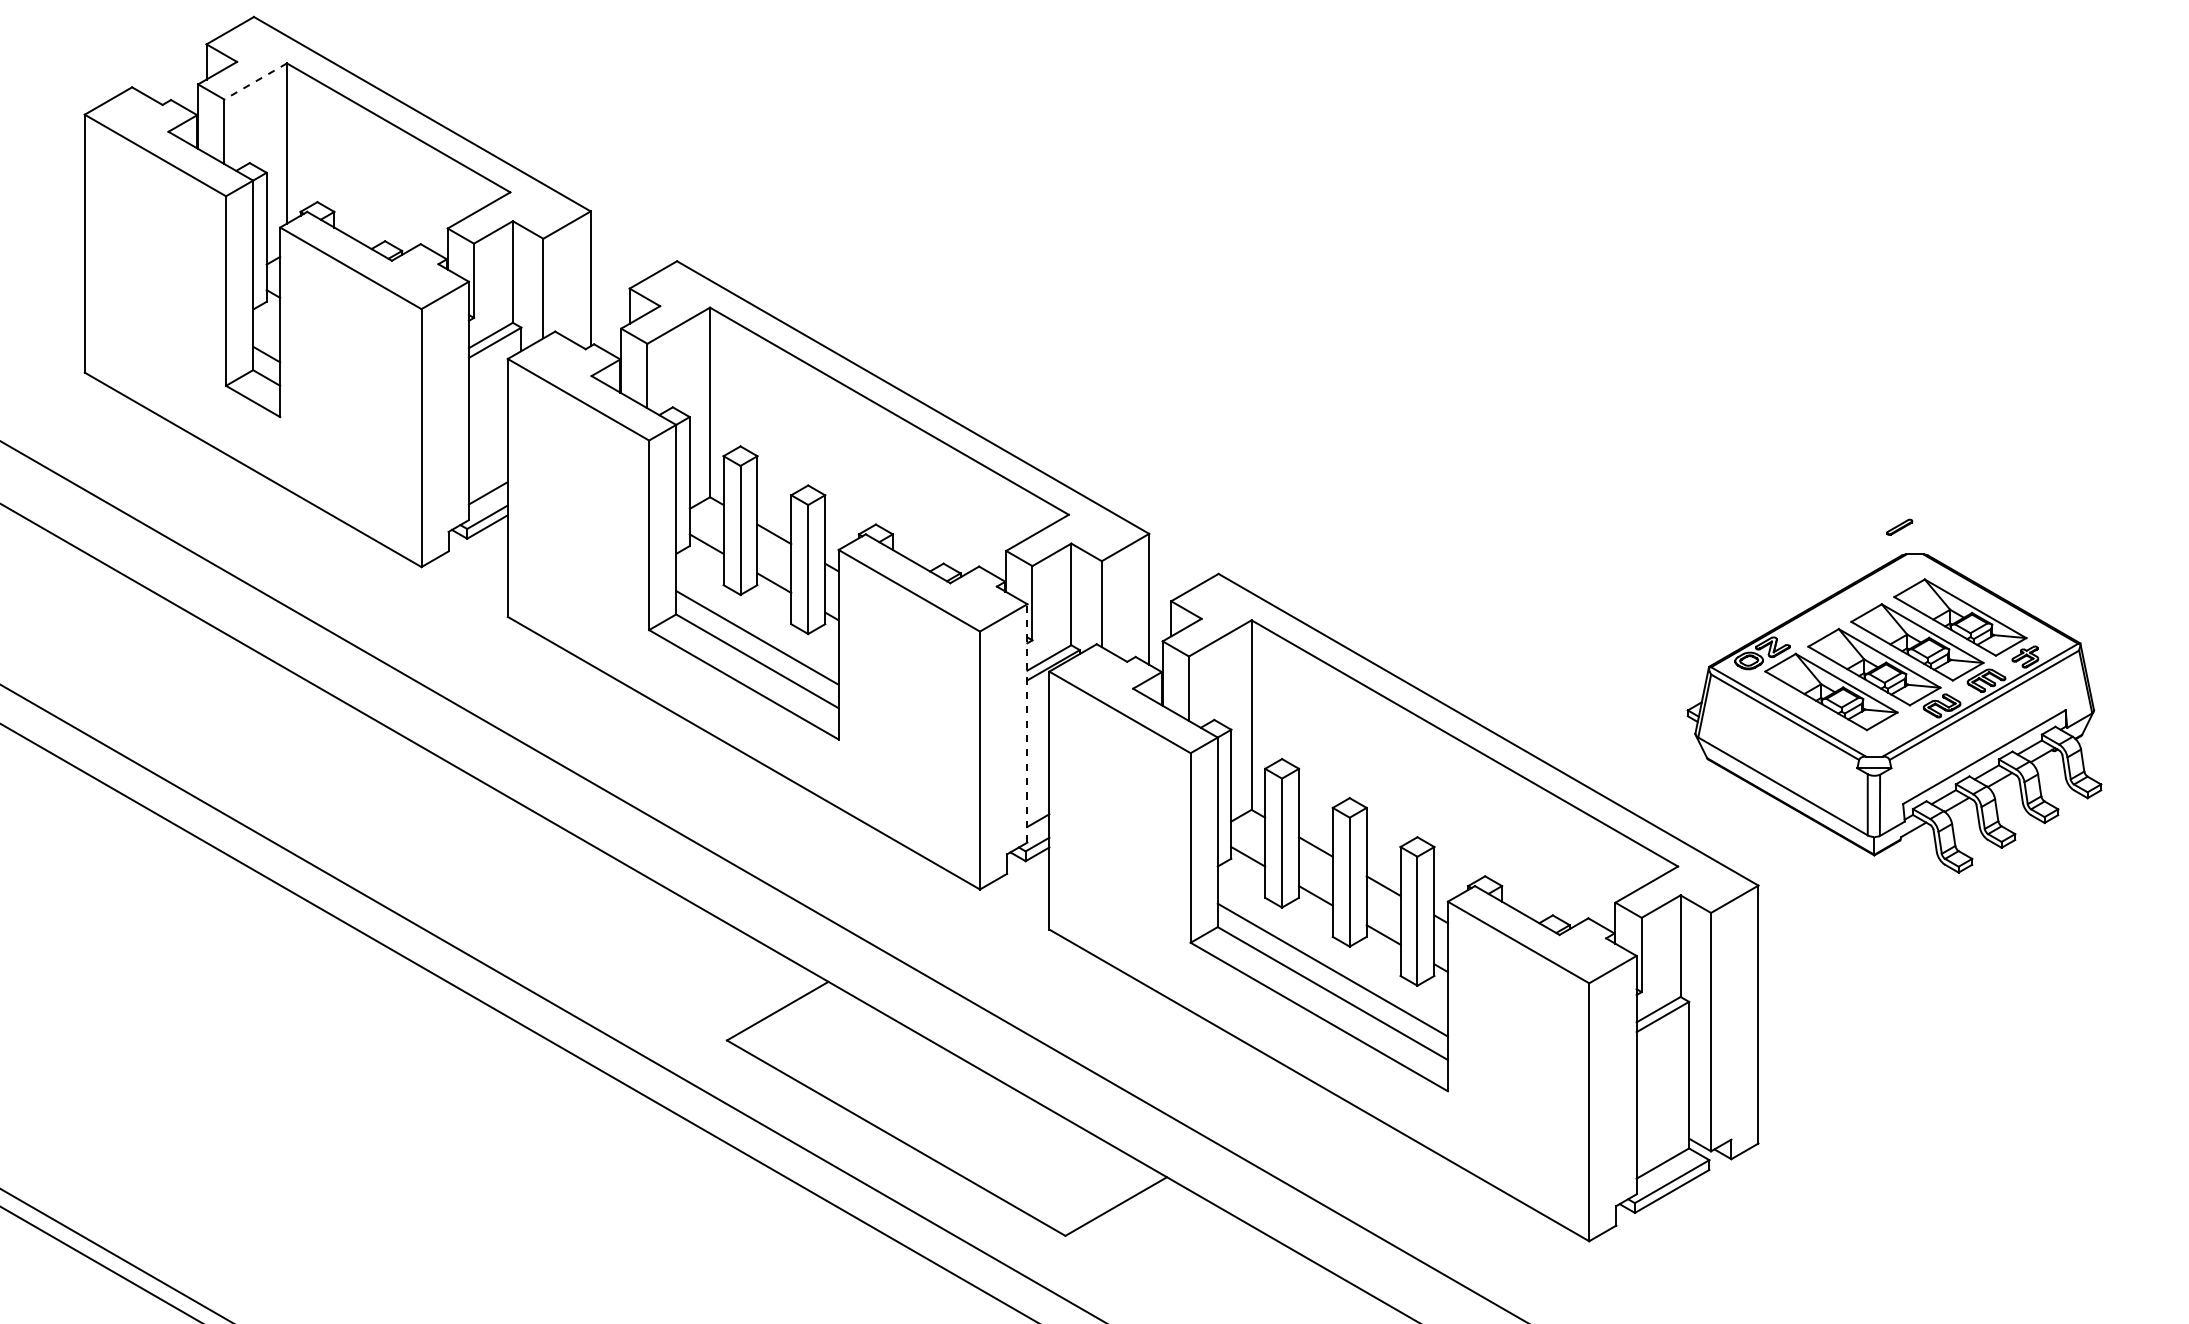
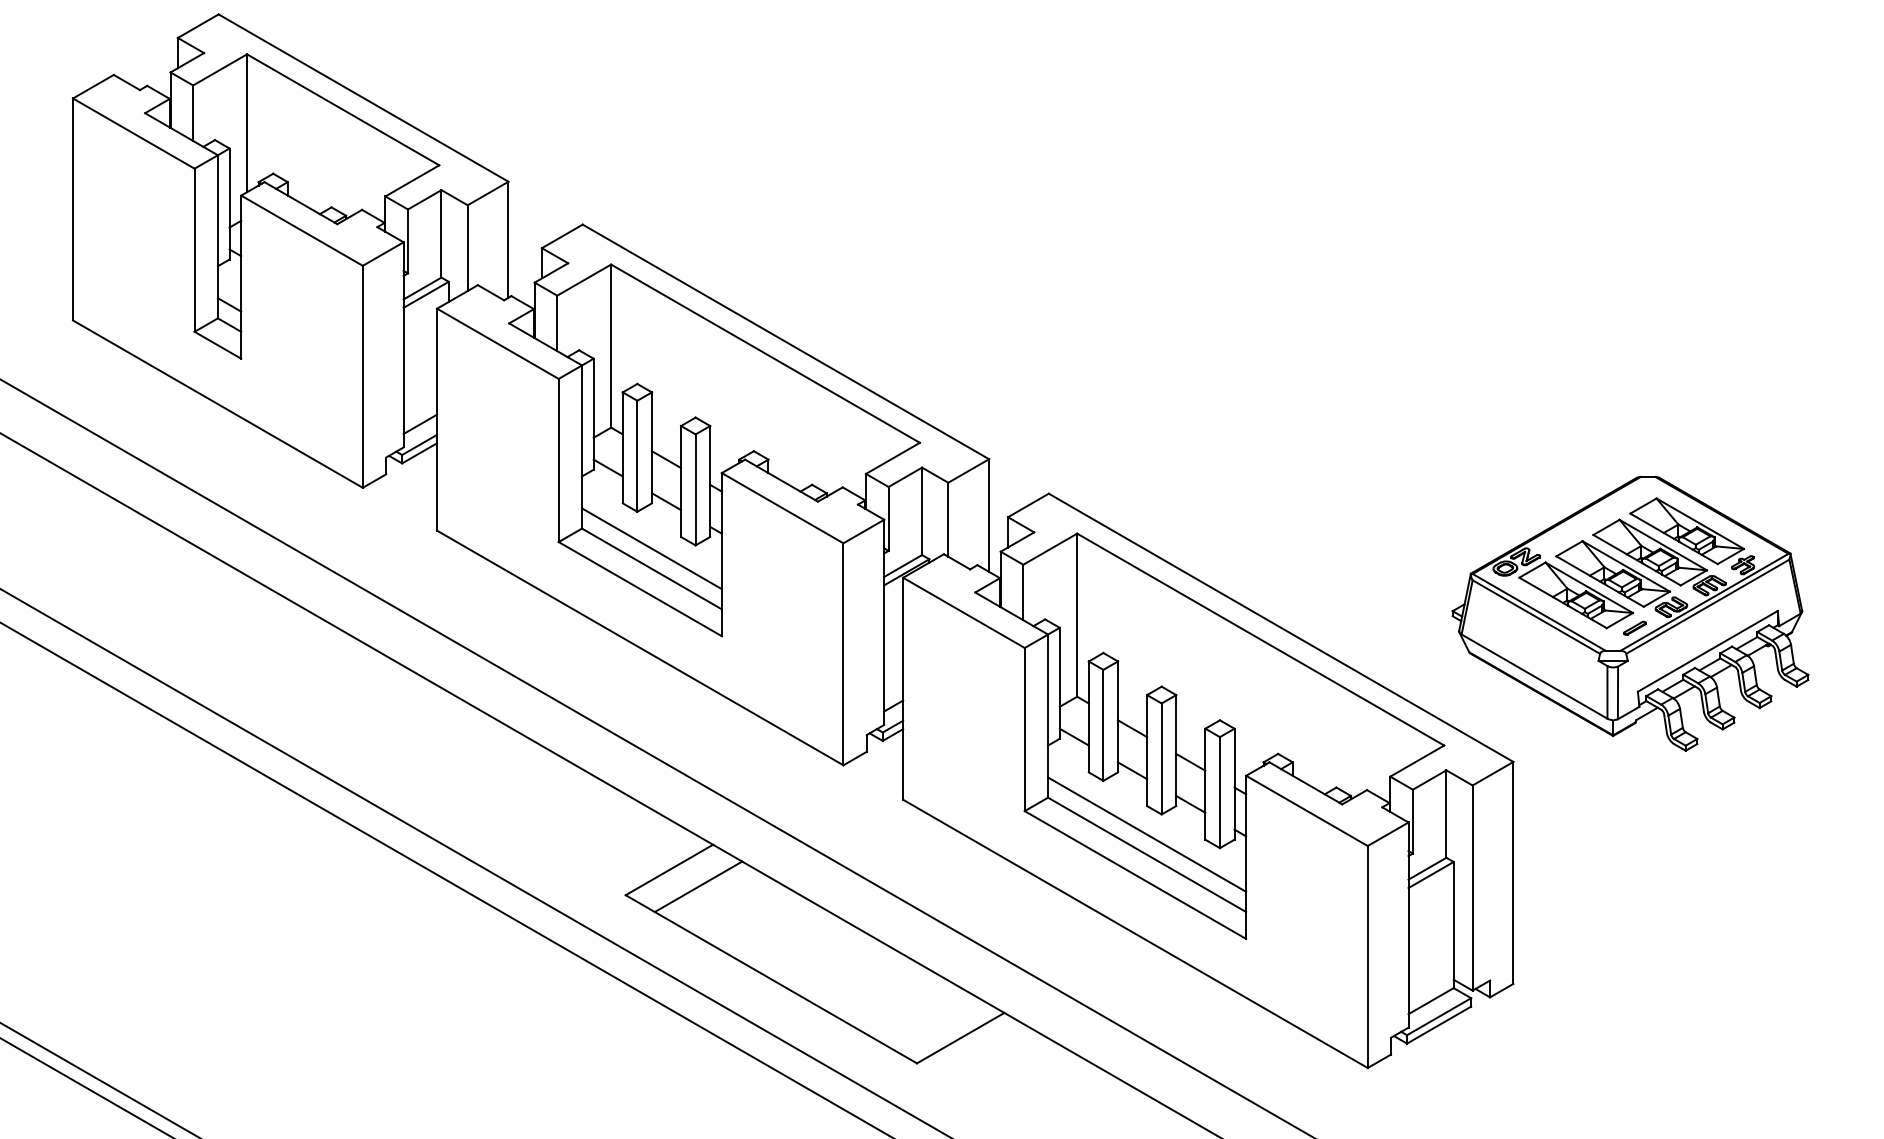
line: (255, 81) -> (219, 69), dashed -> solid
part: (1899, 526) -> (1634, 627), moved
line: (1027, 722) -> (884, 621), dashed -> solid
line: (811, 1030) -> (698, 886), added

